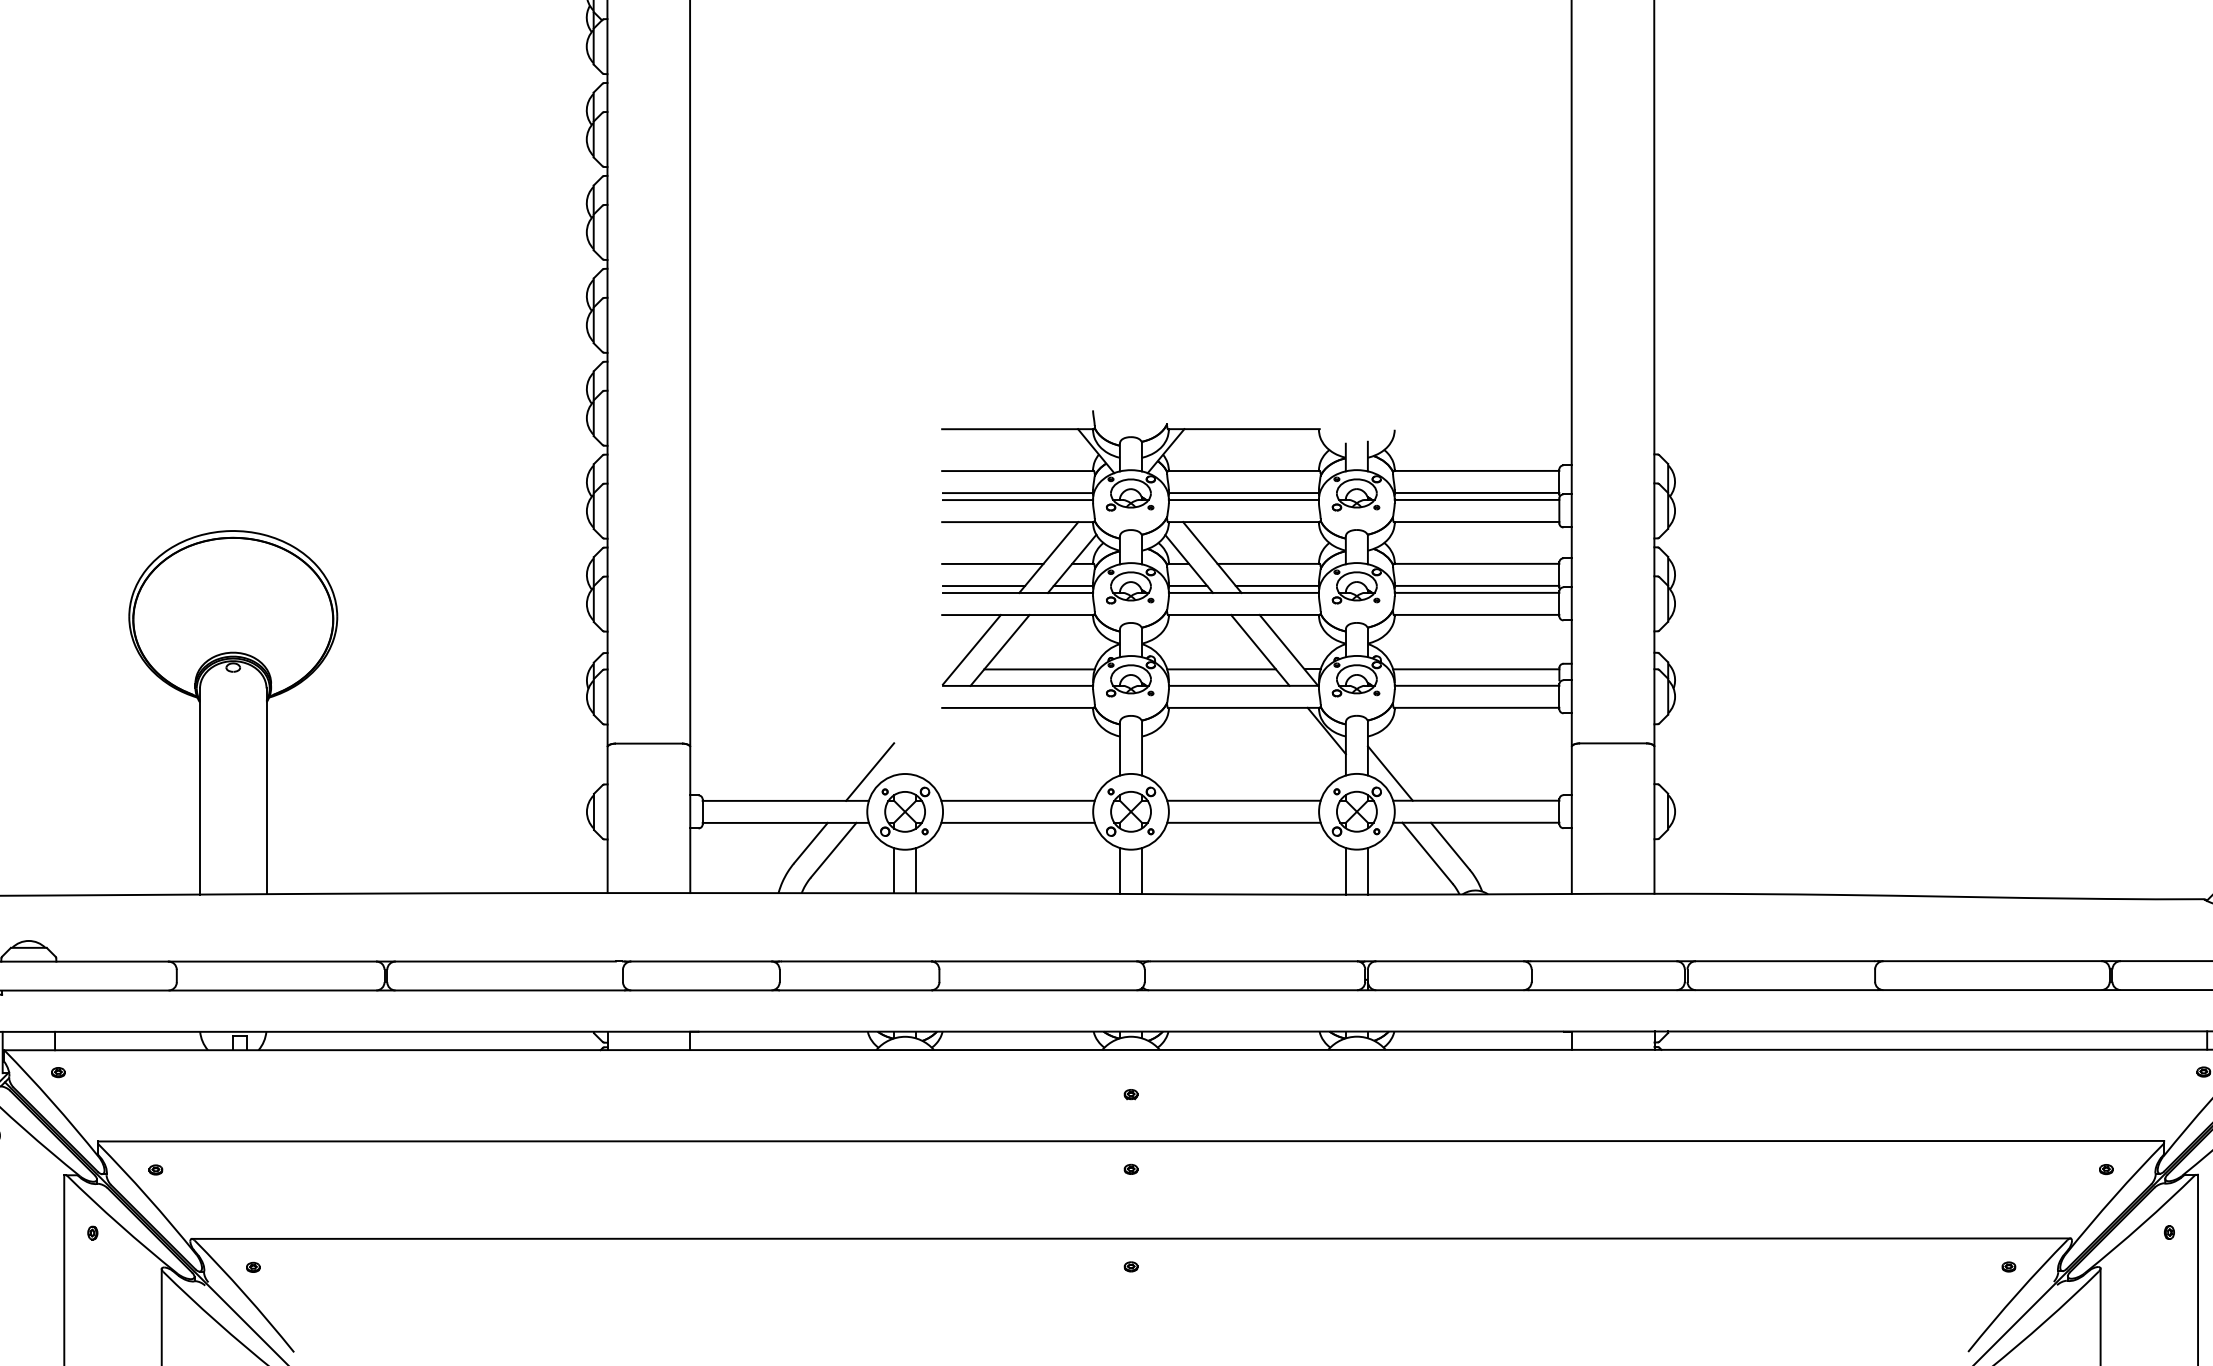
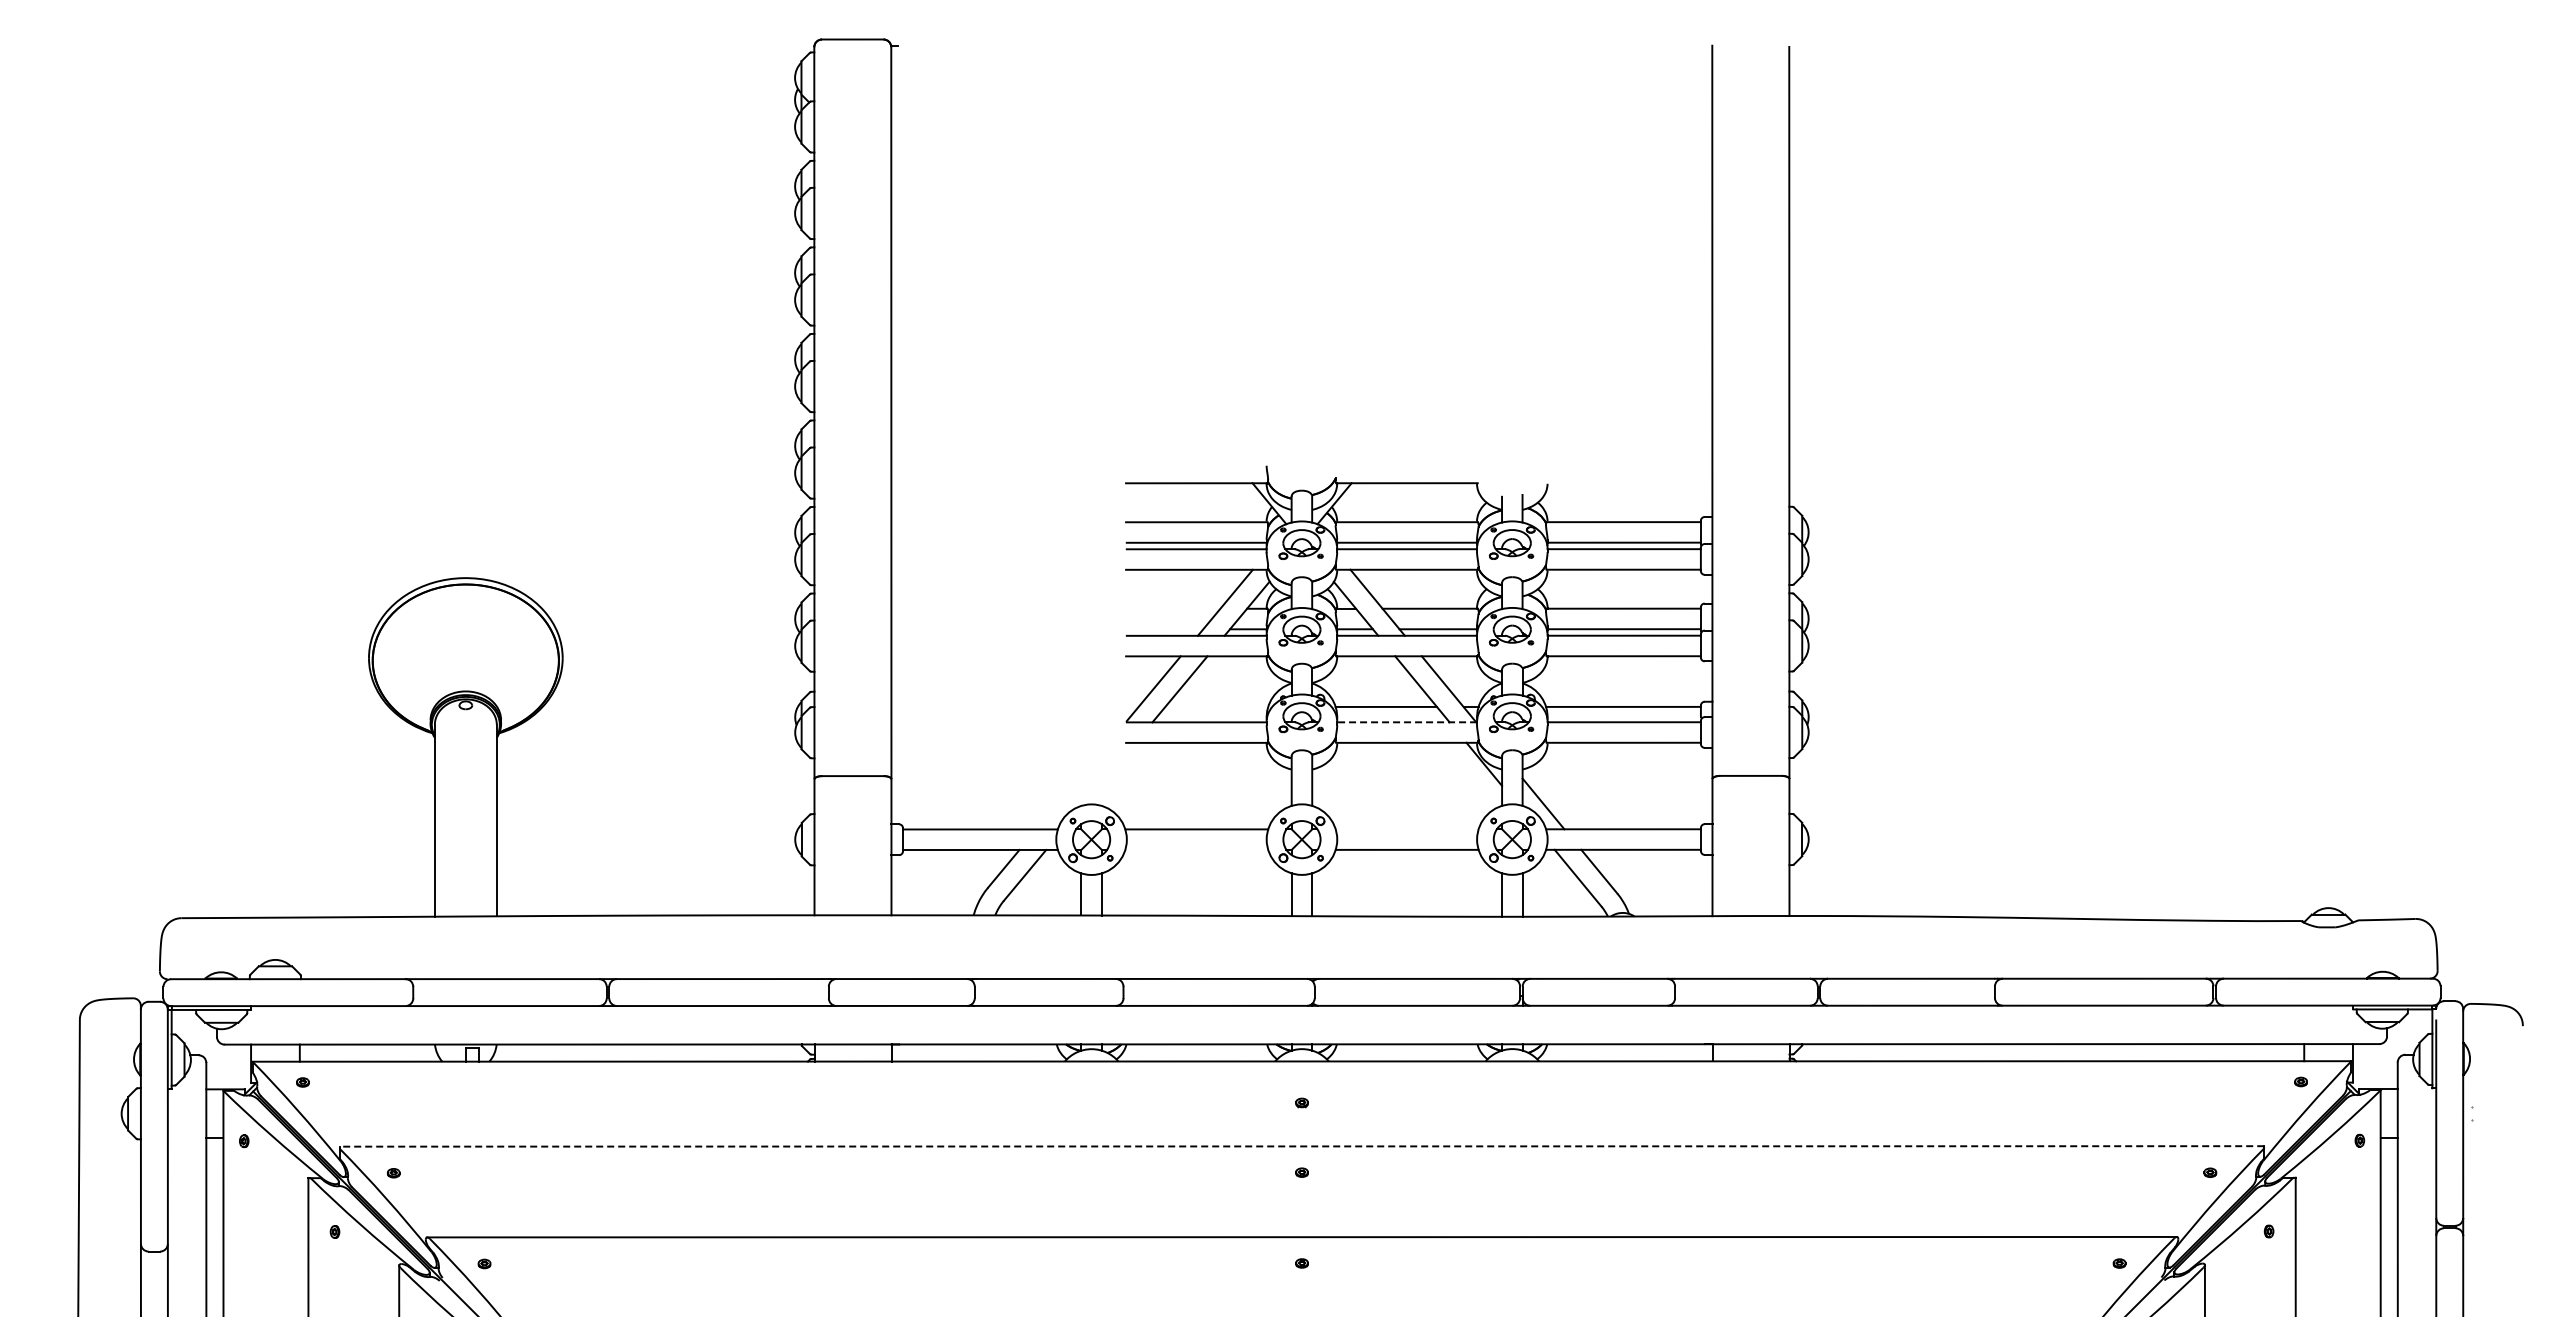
line: (993, 563) -> (1173, 608), removed
line: (983, 586) -> (1164, 629), removed
line: (1039, 669) -> (1216, 707), removed
line: (1244, 686) -> (1407, 722), solid -> dashed
line: (869, 771) -> (1058, 802), removed
line: (1243, 800) -> (1406, 829), removed
line: (1017, 822) -> (1196, 849), removed
line: (1130, 1141) -> (1301, 1146), solid -> dashed

